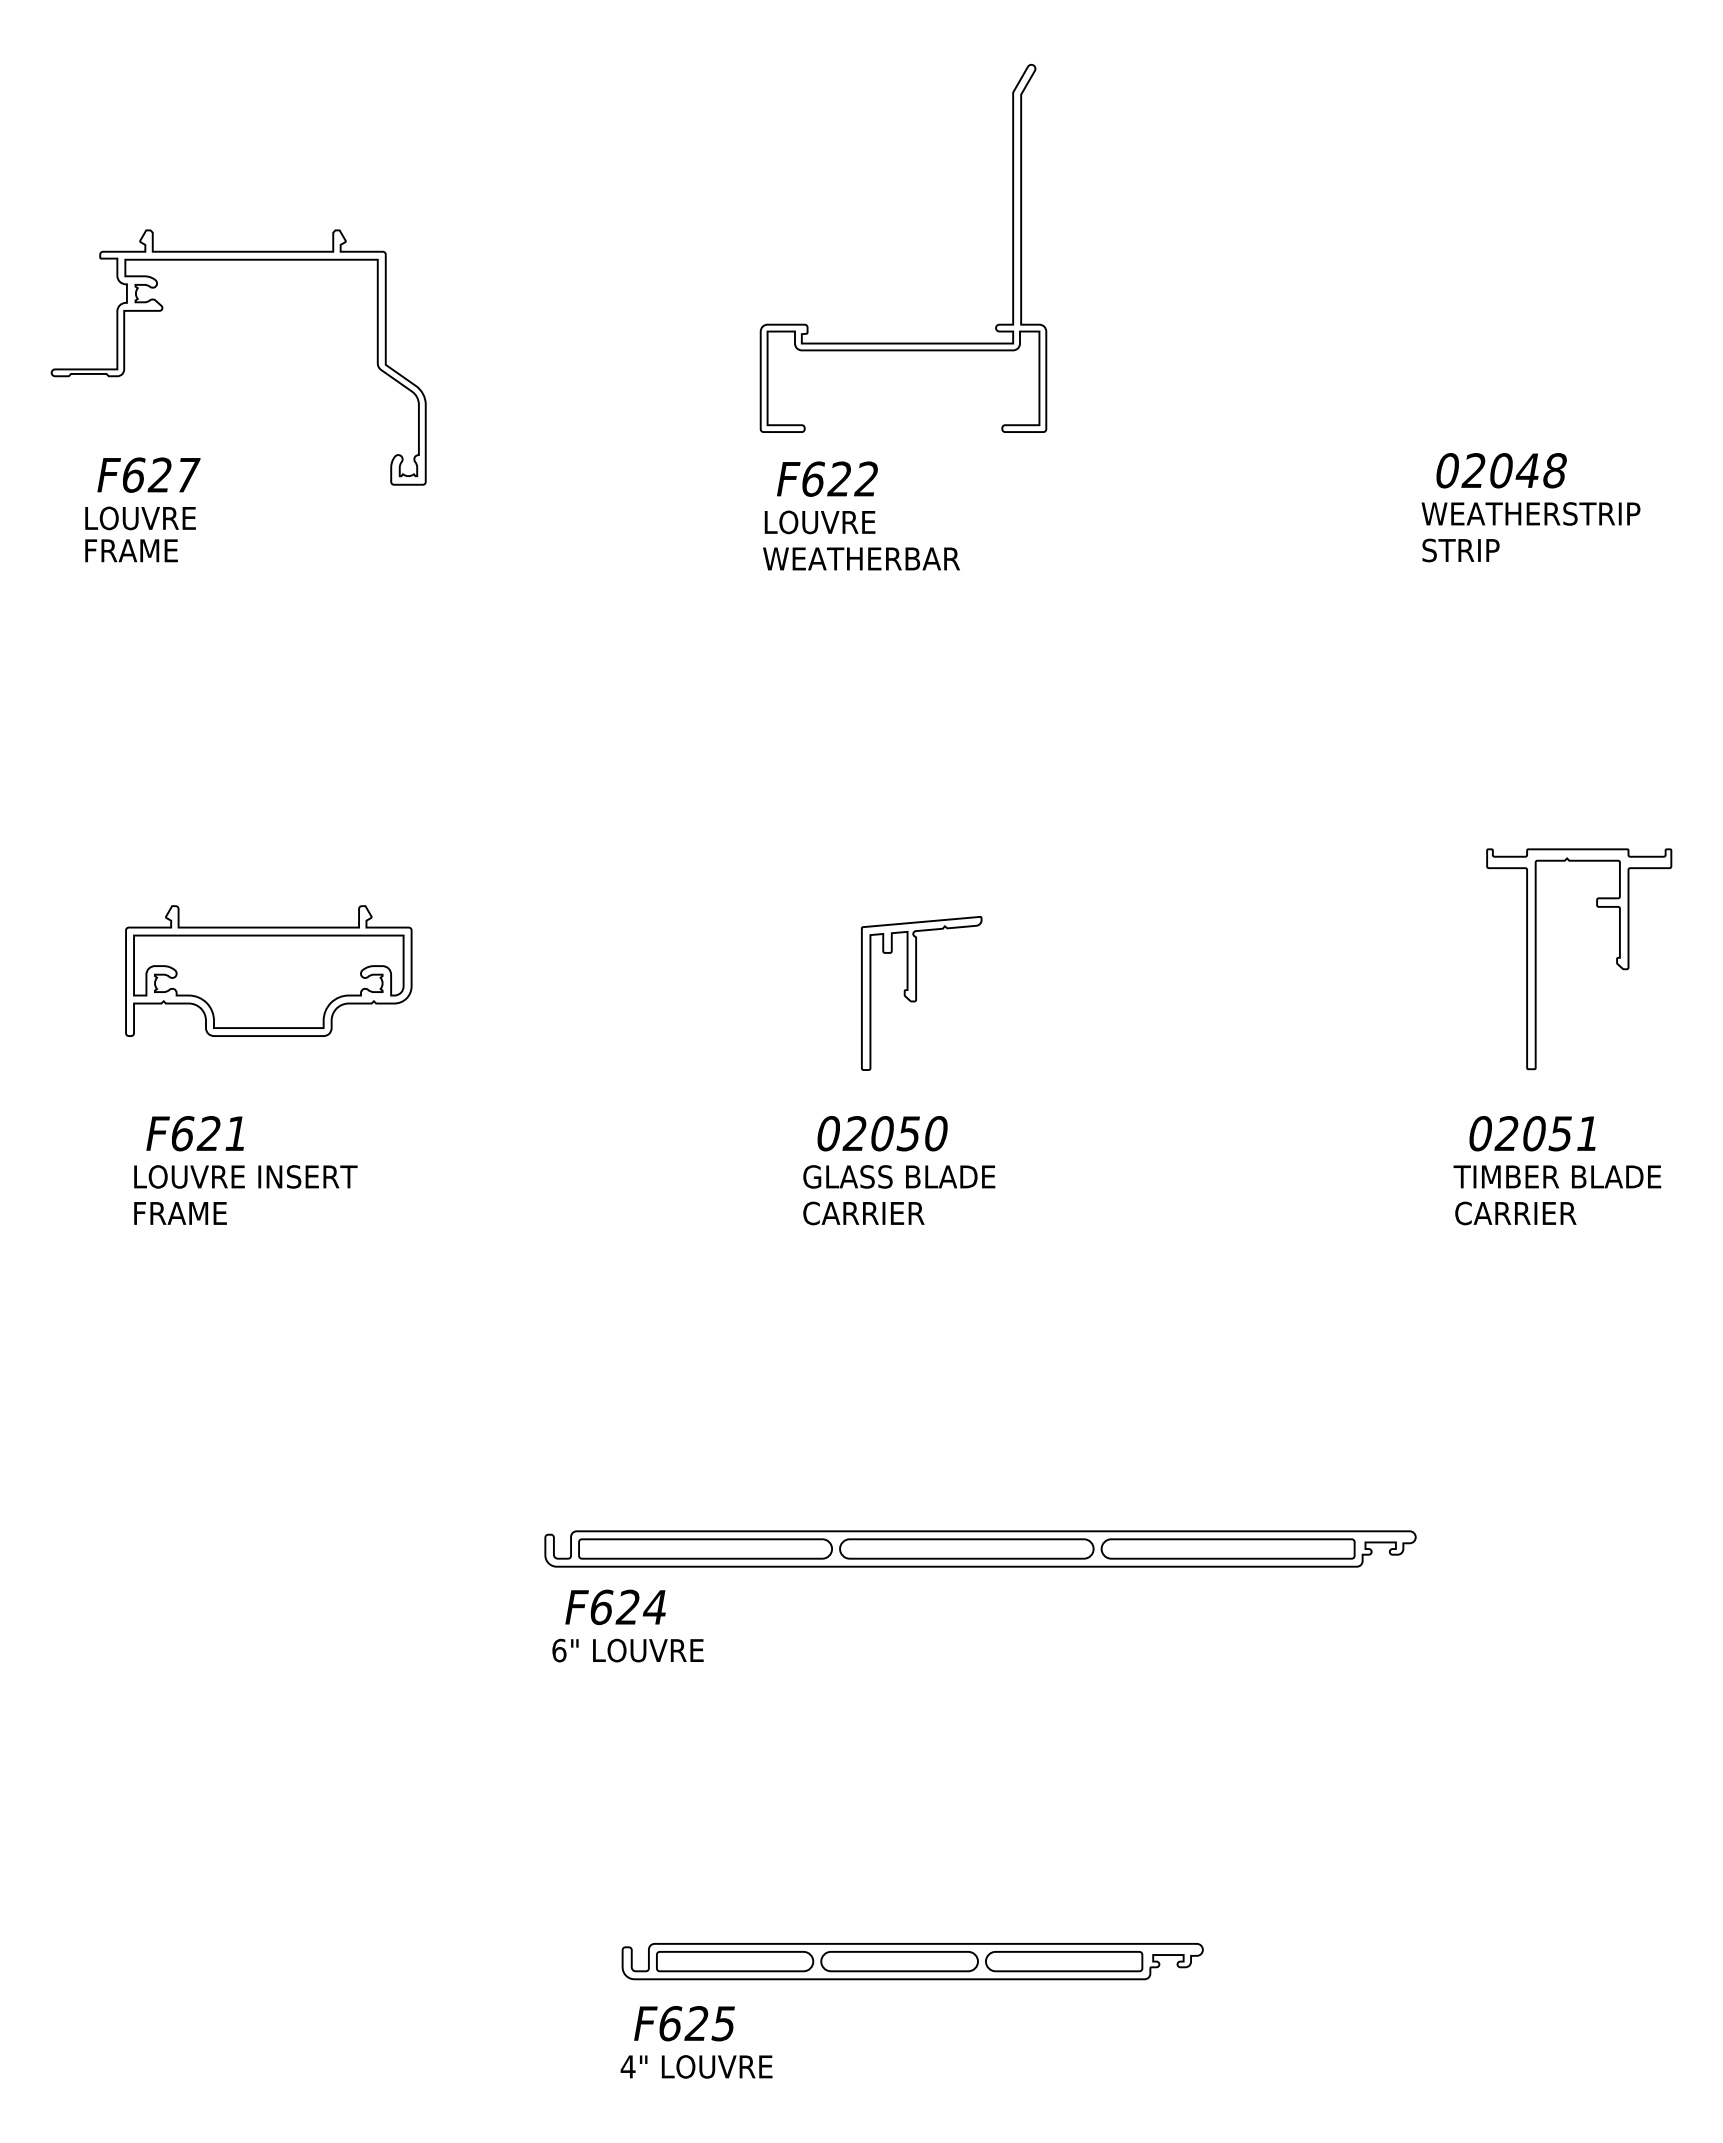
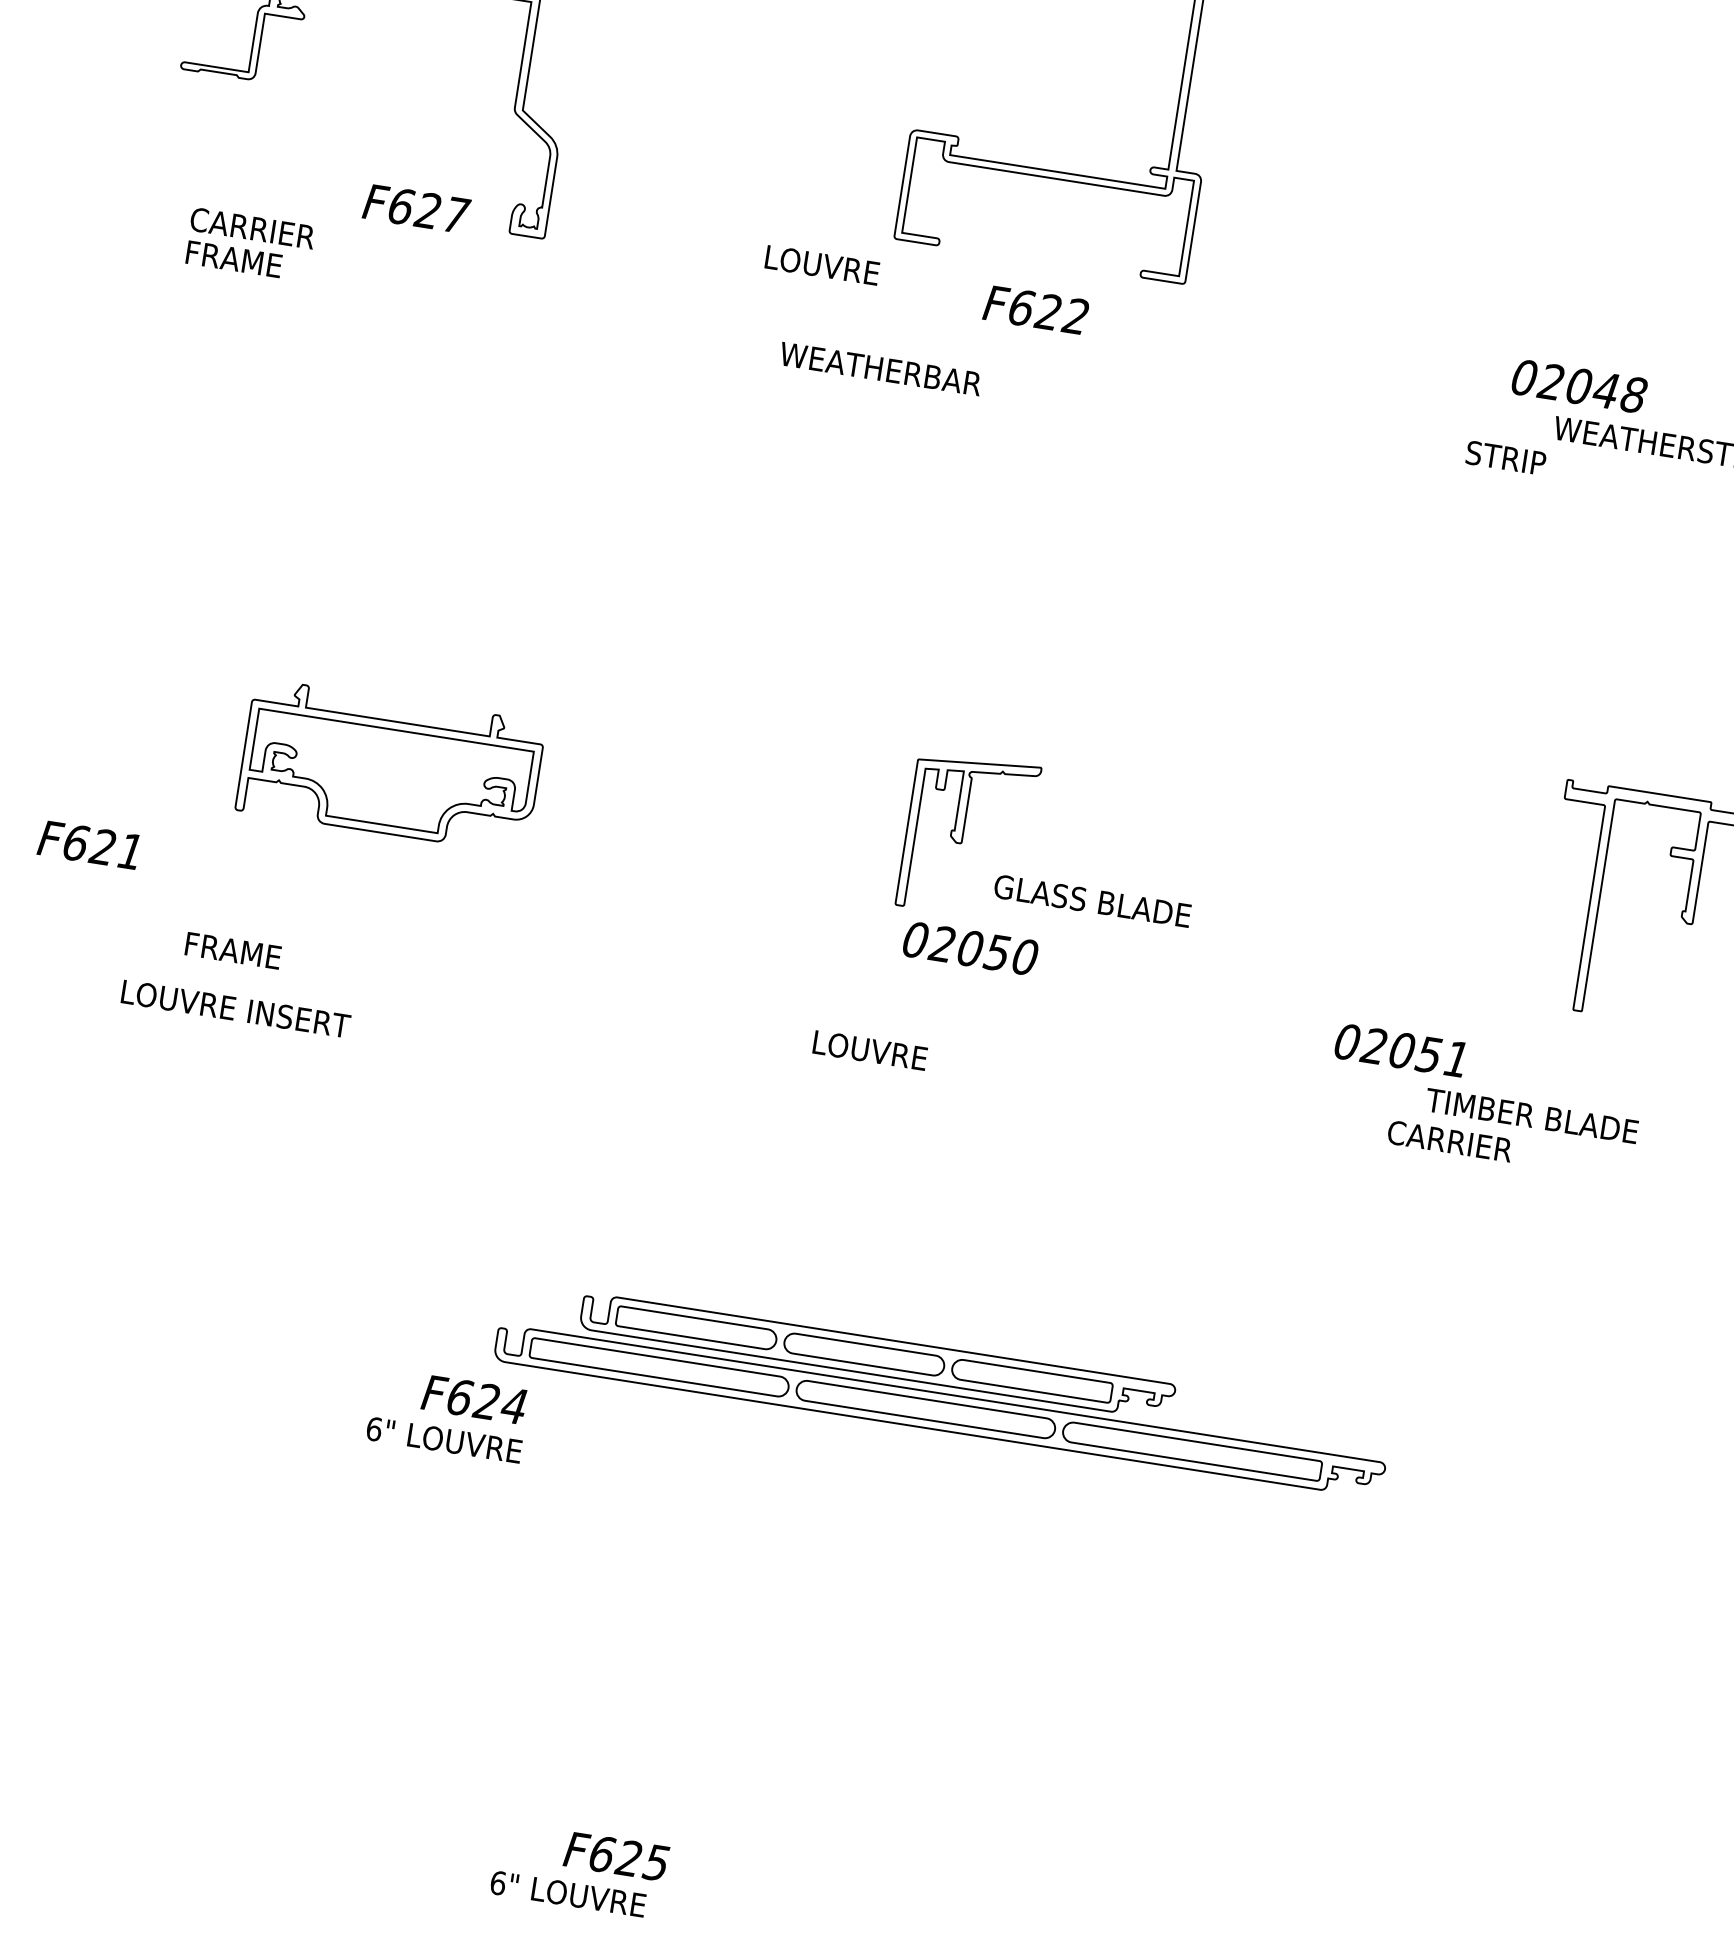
text: (1501, 470) -> (1579, 386), moved
text: (148, 474) -> (416, 208), moved
text: (827, 478) -> (1036, 309), moved
text: (144, 518) -> (252, 228), LOUVRE -> CARRIER
text: (819, 522) -> (821, 265), moved
text: (1460, 550) -> (1505, 458), moved
text: (861, 558) -> (880, 368), moved
part: (268, 970) -> (390, 765), moved
text: (194, 1133) -> (88, 844), moved
text: (882, 1133) -> (970, 948), moved
text: (1532, 1133) -> (1400, 1050), moved
text: (245, 1176) -> (235, 1008), moved
text: (899, 1176) -> (1092, 900), moved
text: (1557, 1176) -> (1532, 1115), moved
text: (180, 1213) -> (233, 950), moved
text: (863, 1213) -> (874, 1051), CARRIER -> LOUVRE
text: (1515, 1213) -> (1449, 1141), moved
text: (615, 1607) -> (474, 1399), moved
text: (627, 1650) -> (443, 1439), moved
part: (912, 1961) -> (877, 1356), moved
text: (684, 2023) -> (616, 1856), moved
text: (627, 2066) -> (497, 1882), 4" -> 6"

